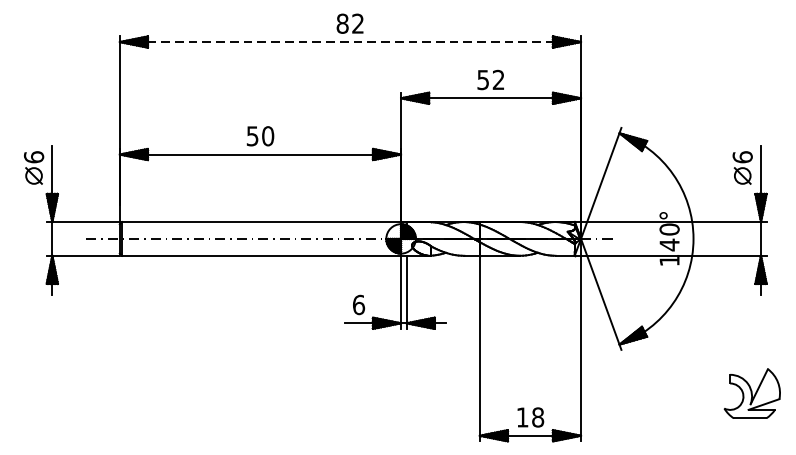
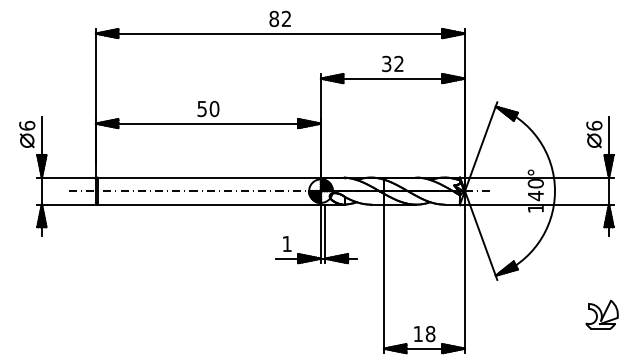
line: (350, 41) -> (280, 33), dashed -> solid
text: (482, 79) -> (386, 63), 52 -> 32
text: (359, 304) -> (287, 243), 6 -> 1
part: (751, 393) -> (601, 314), size x0.71

